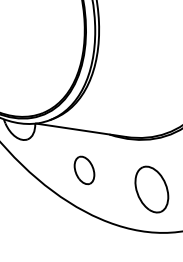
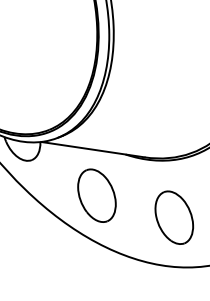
part: (84, 170) -> (96, 195), size x1.67

